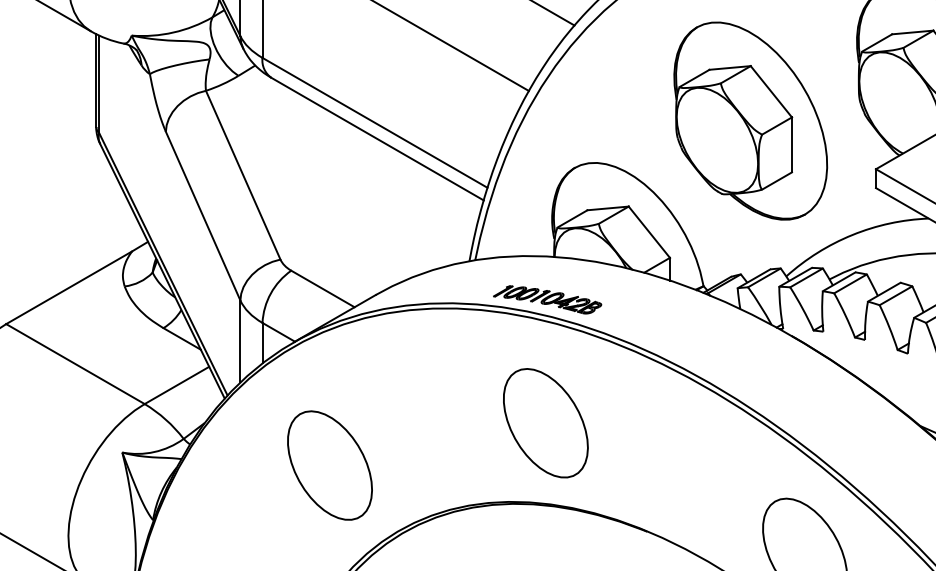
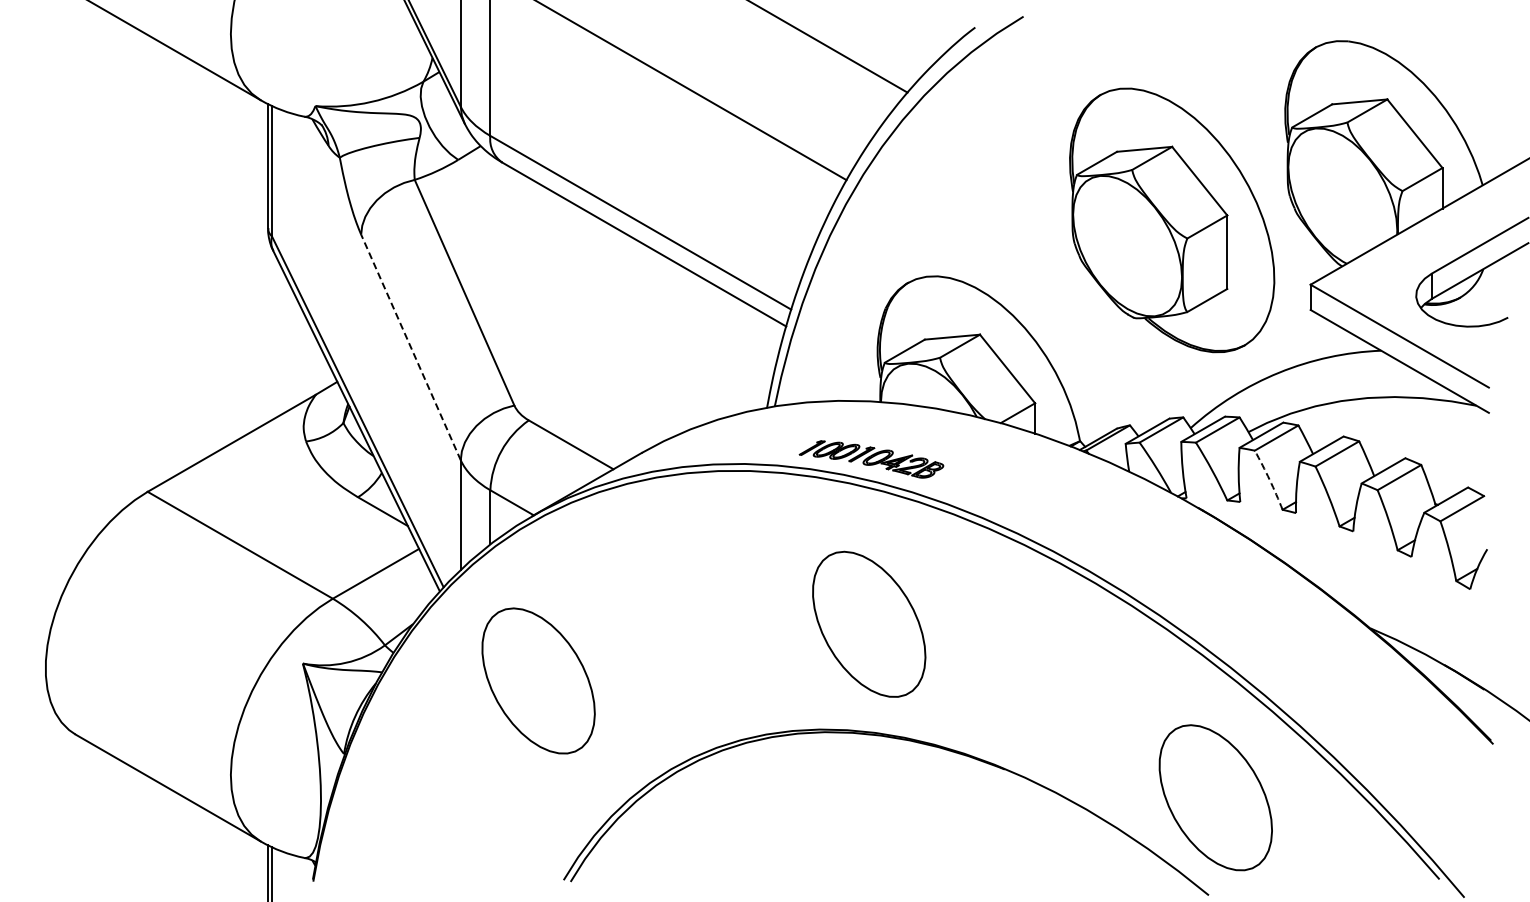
part: (750, 121) -> (1172, 220), moved
line: (202, 215) -> (410, 346), solid -> dashed
arc: (845, 314) -> (1269, 479), solid -> dashed
part: (329, 465) -> (538, 680), moved

